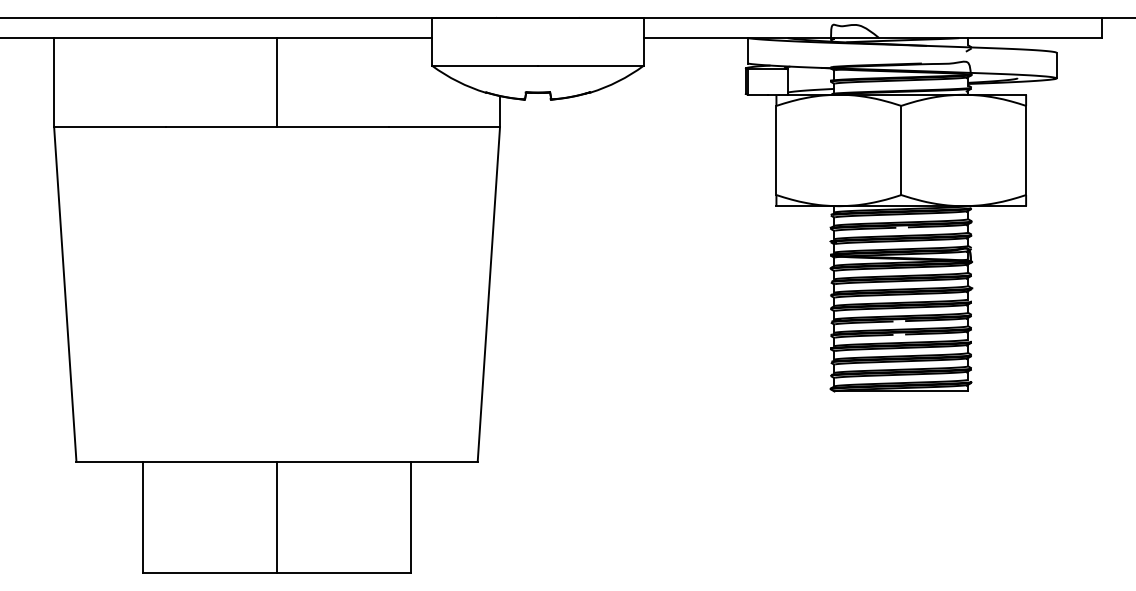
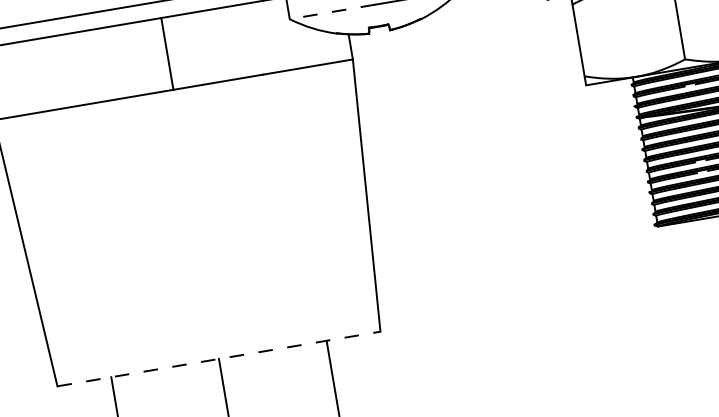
line: (484, 65) -> (331, 11), solid -> dashed
line: (277, 461) -> (219, 358), solid -> dashed

